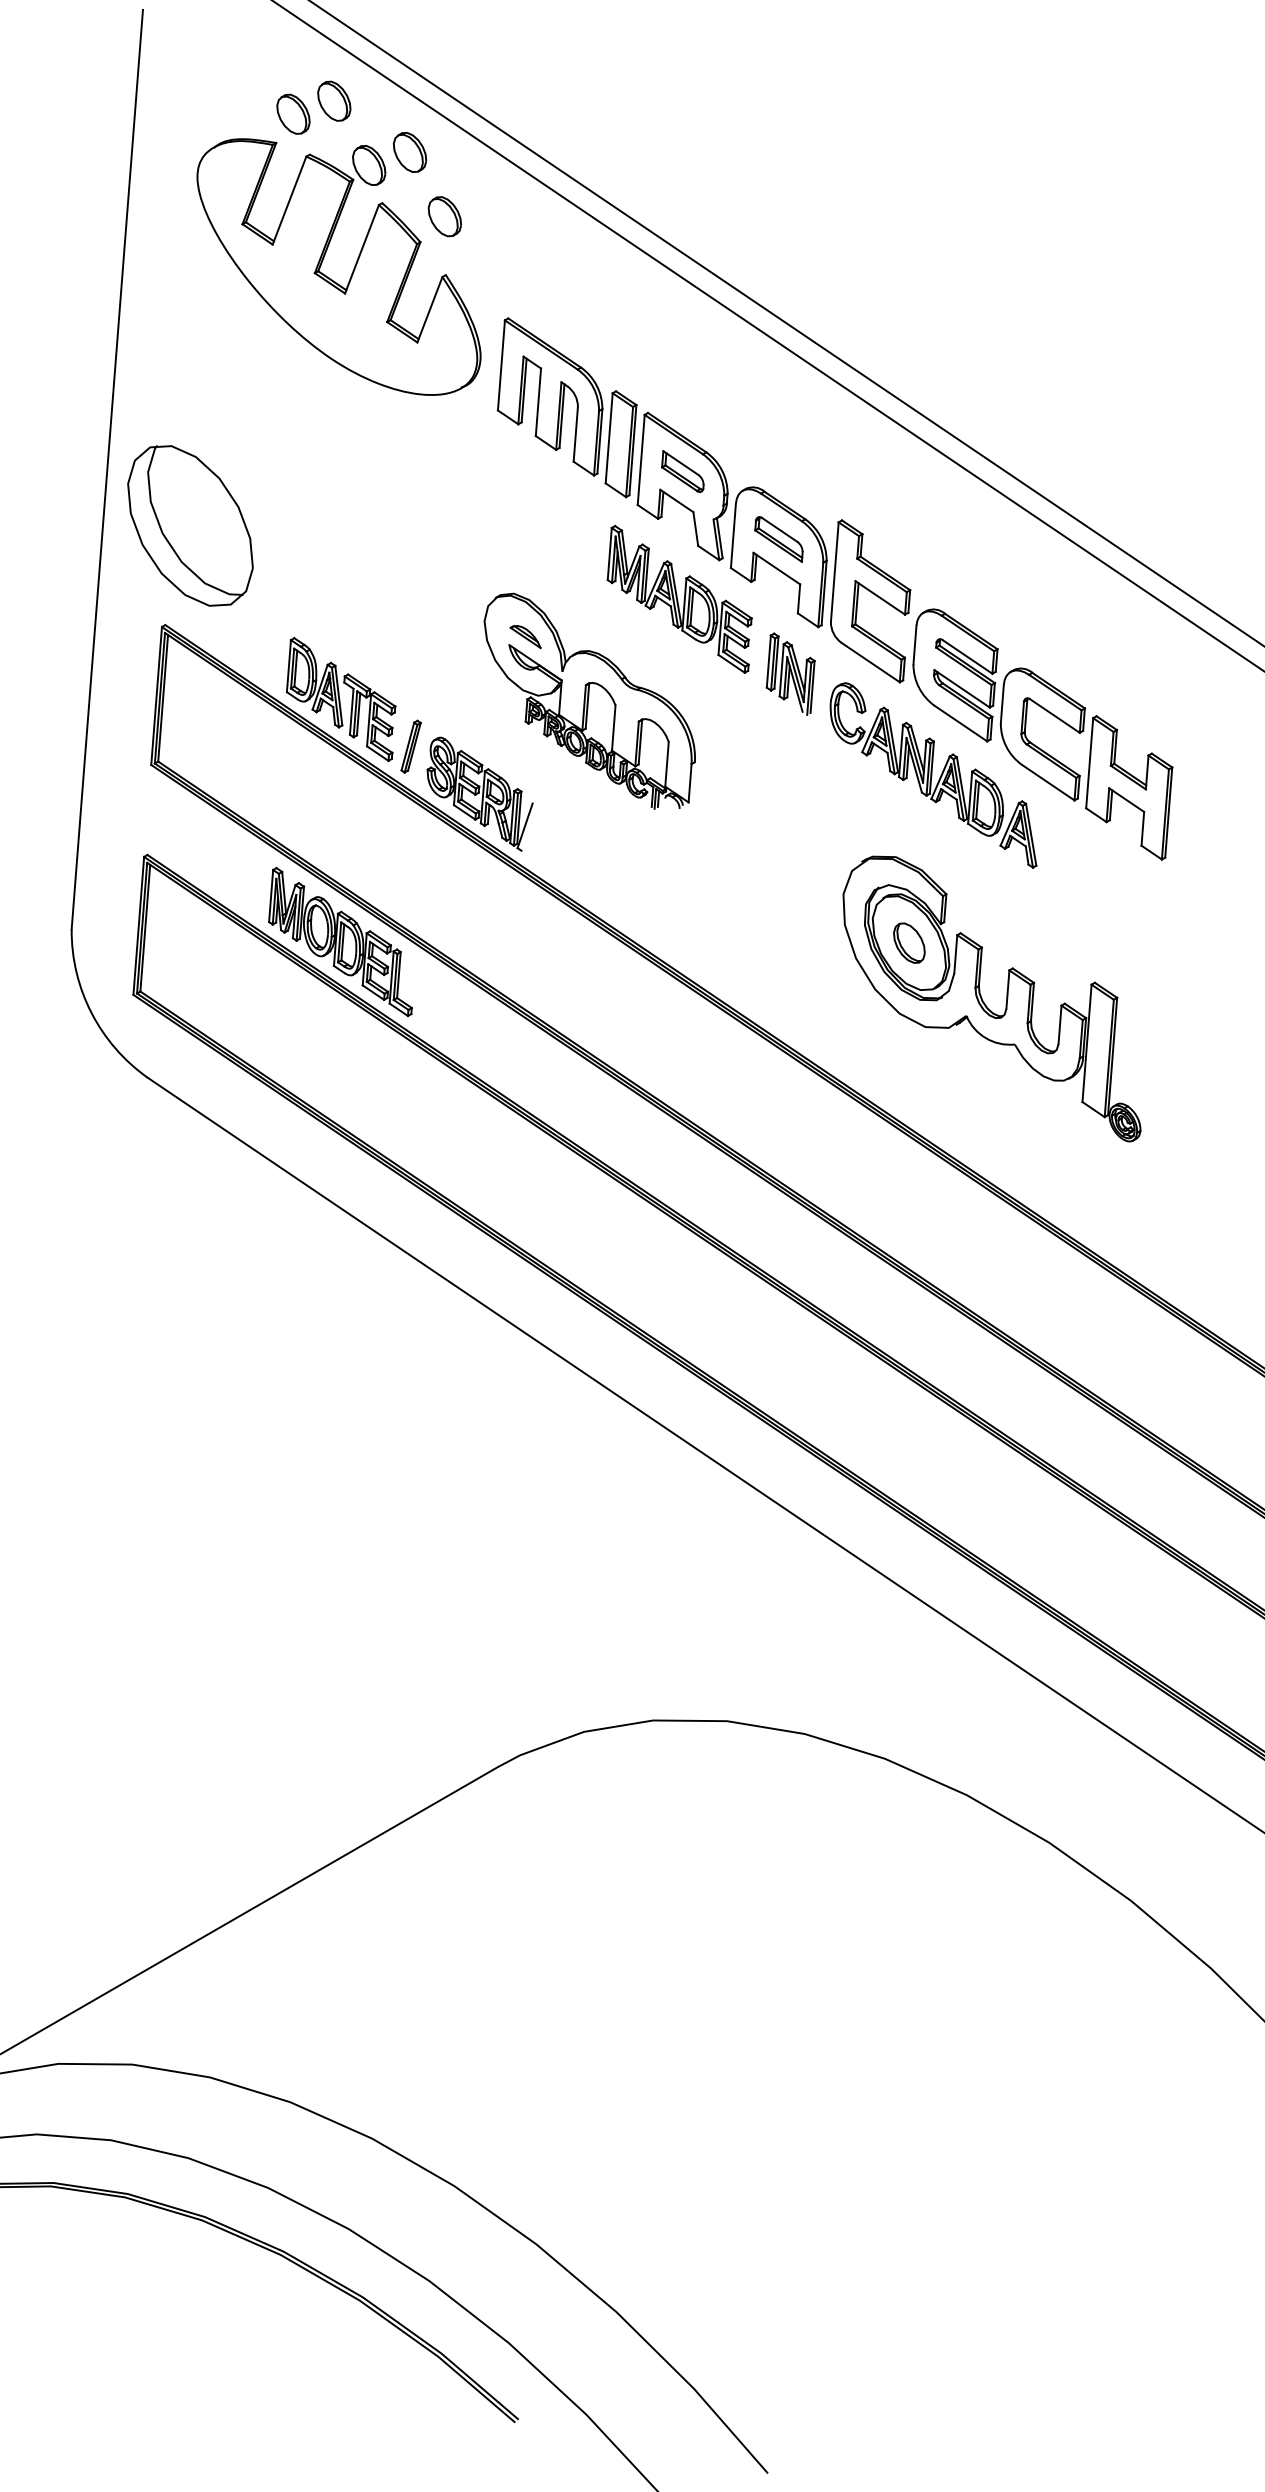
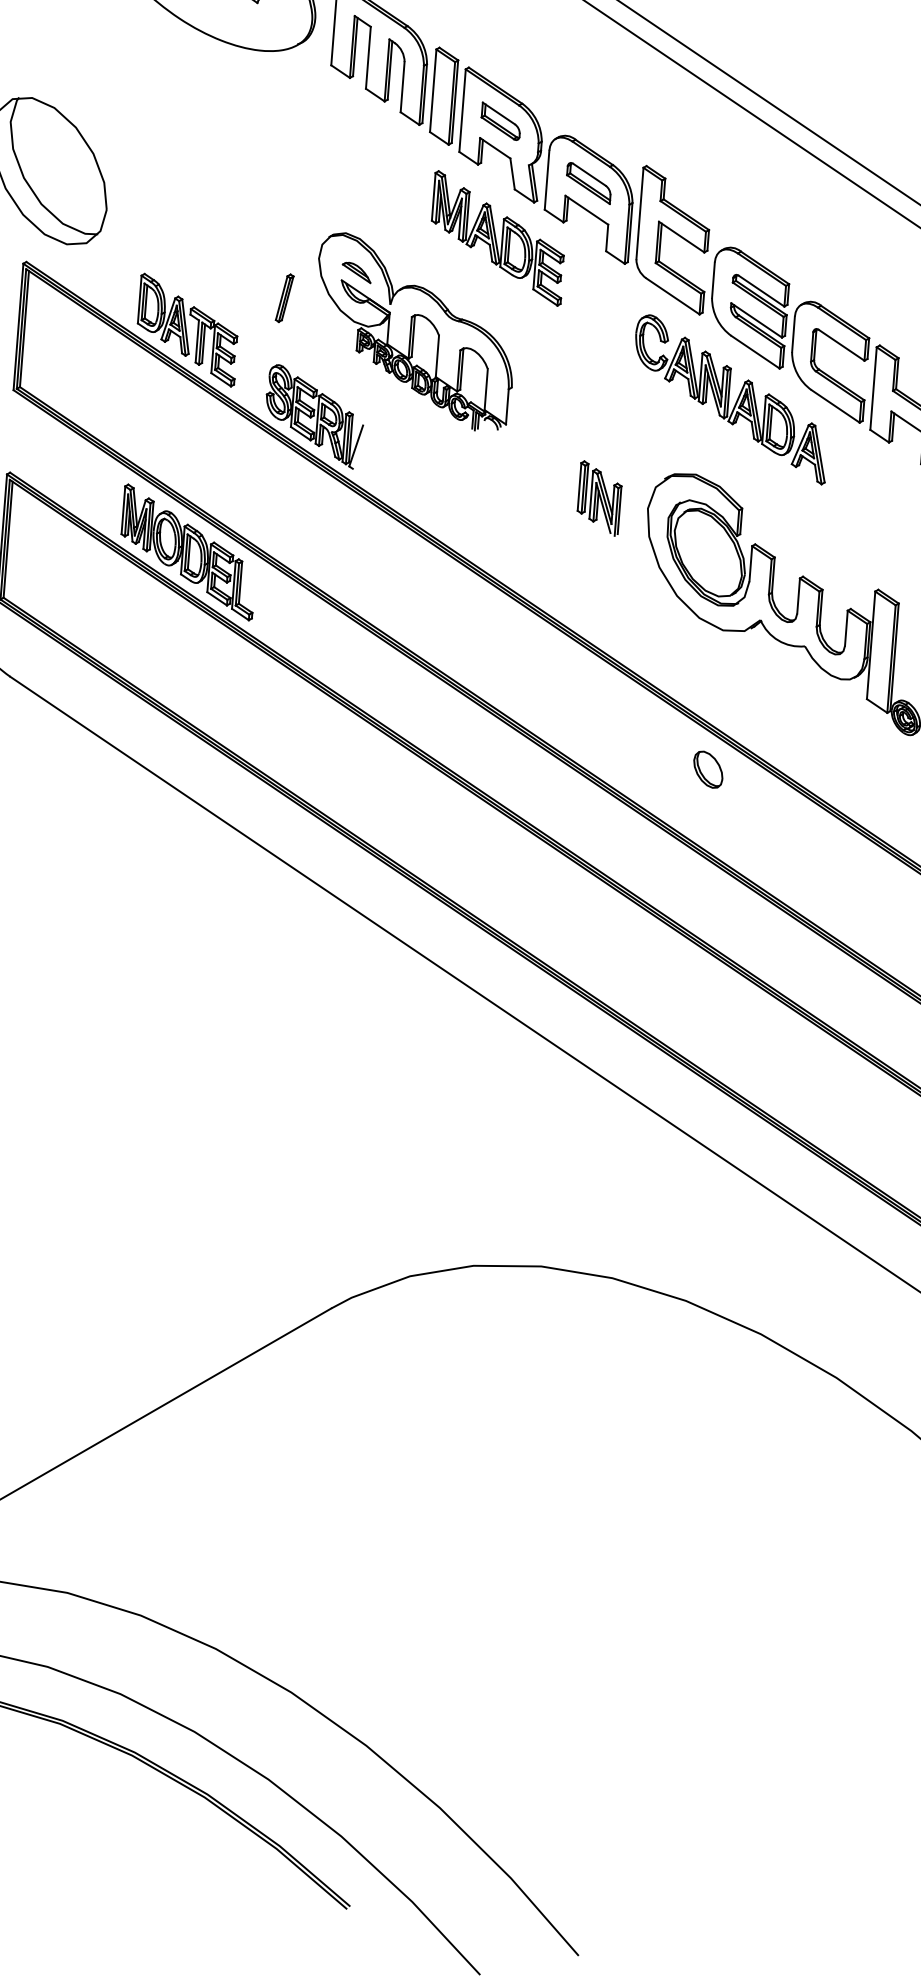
part: (790, 673) -> (599, 497), moved
part: (410, 746) -> (284, 298), moved
part: (909, 942) -> (708, 769), moved

